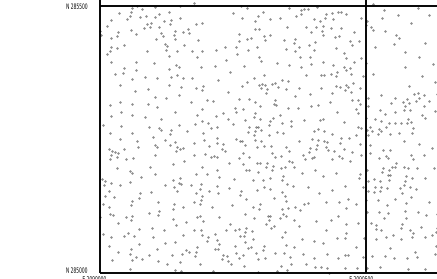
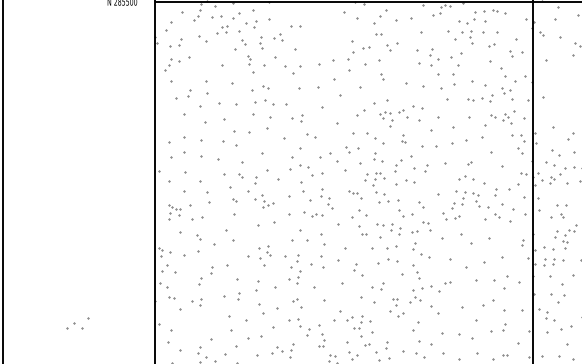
part: (314, 105) -> (459, 142), size x1.6
part: (178, 206) -> (266, 286), size x1.4
part: (131, 232) -> (77, 322), moved

